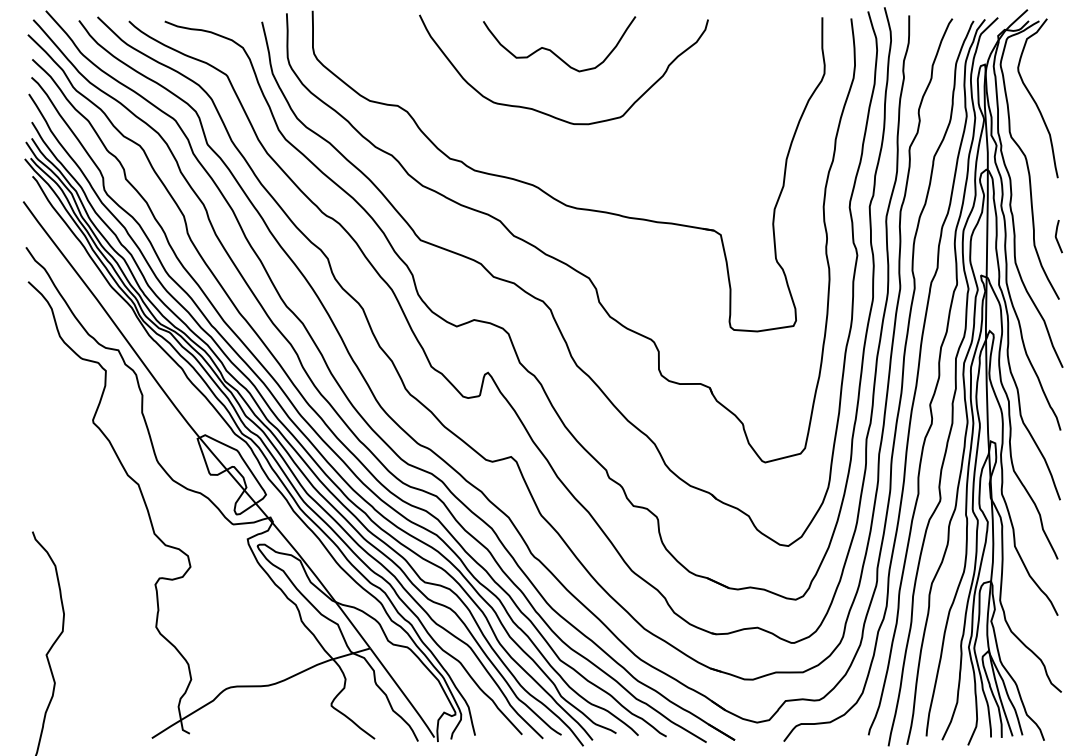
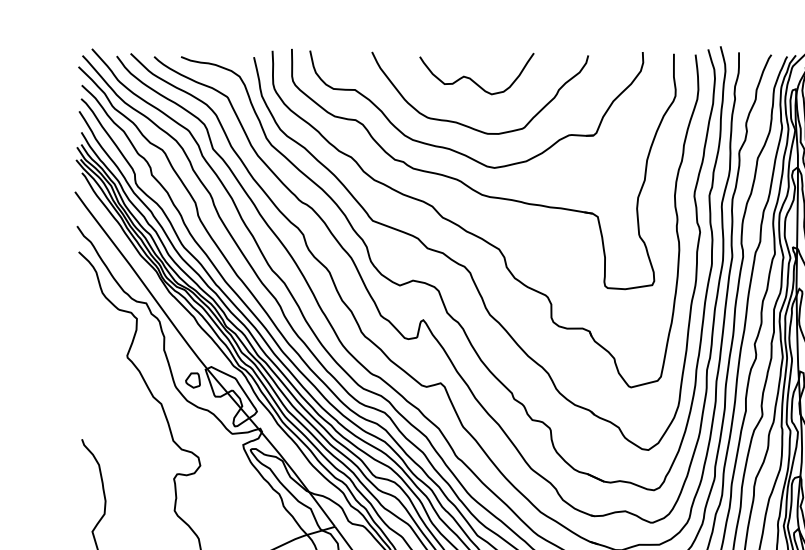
part: (538, 149) -> (461, 152), added
part: (180, 452) -> (192, 379), added

